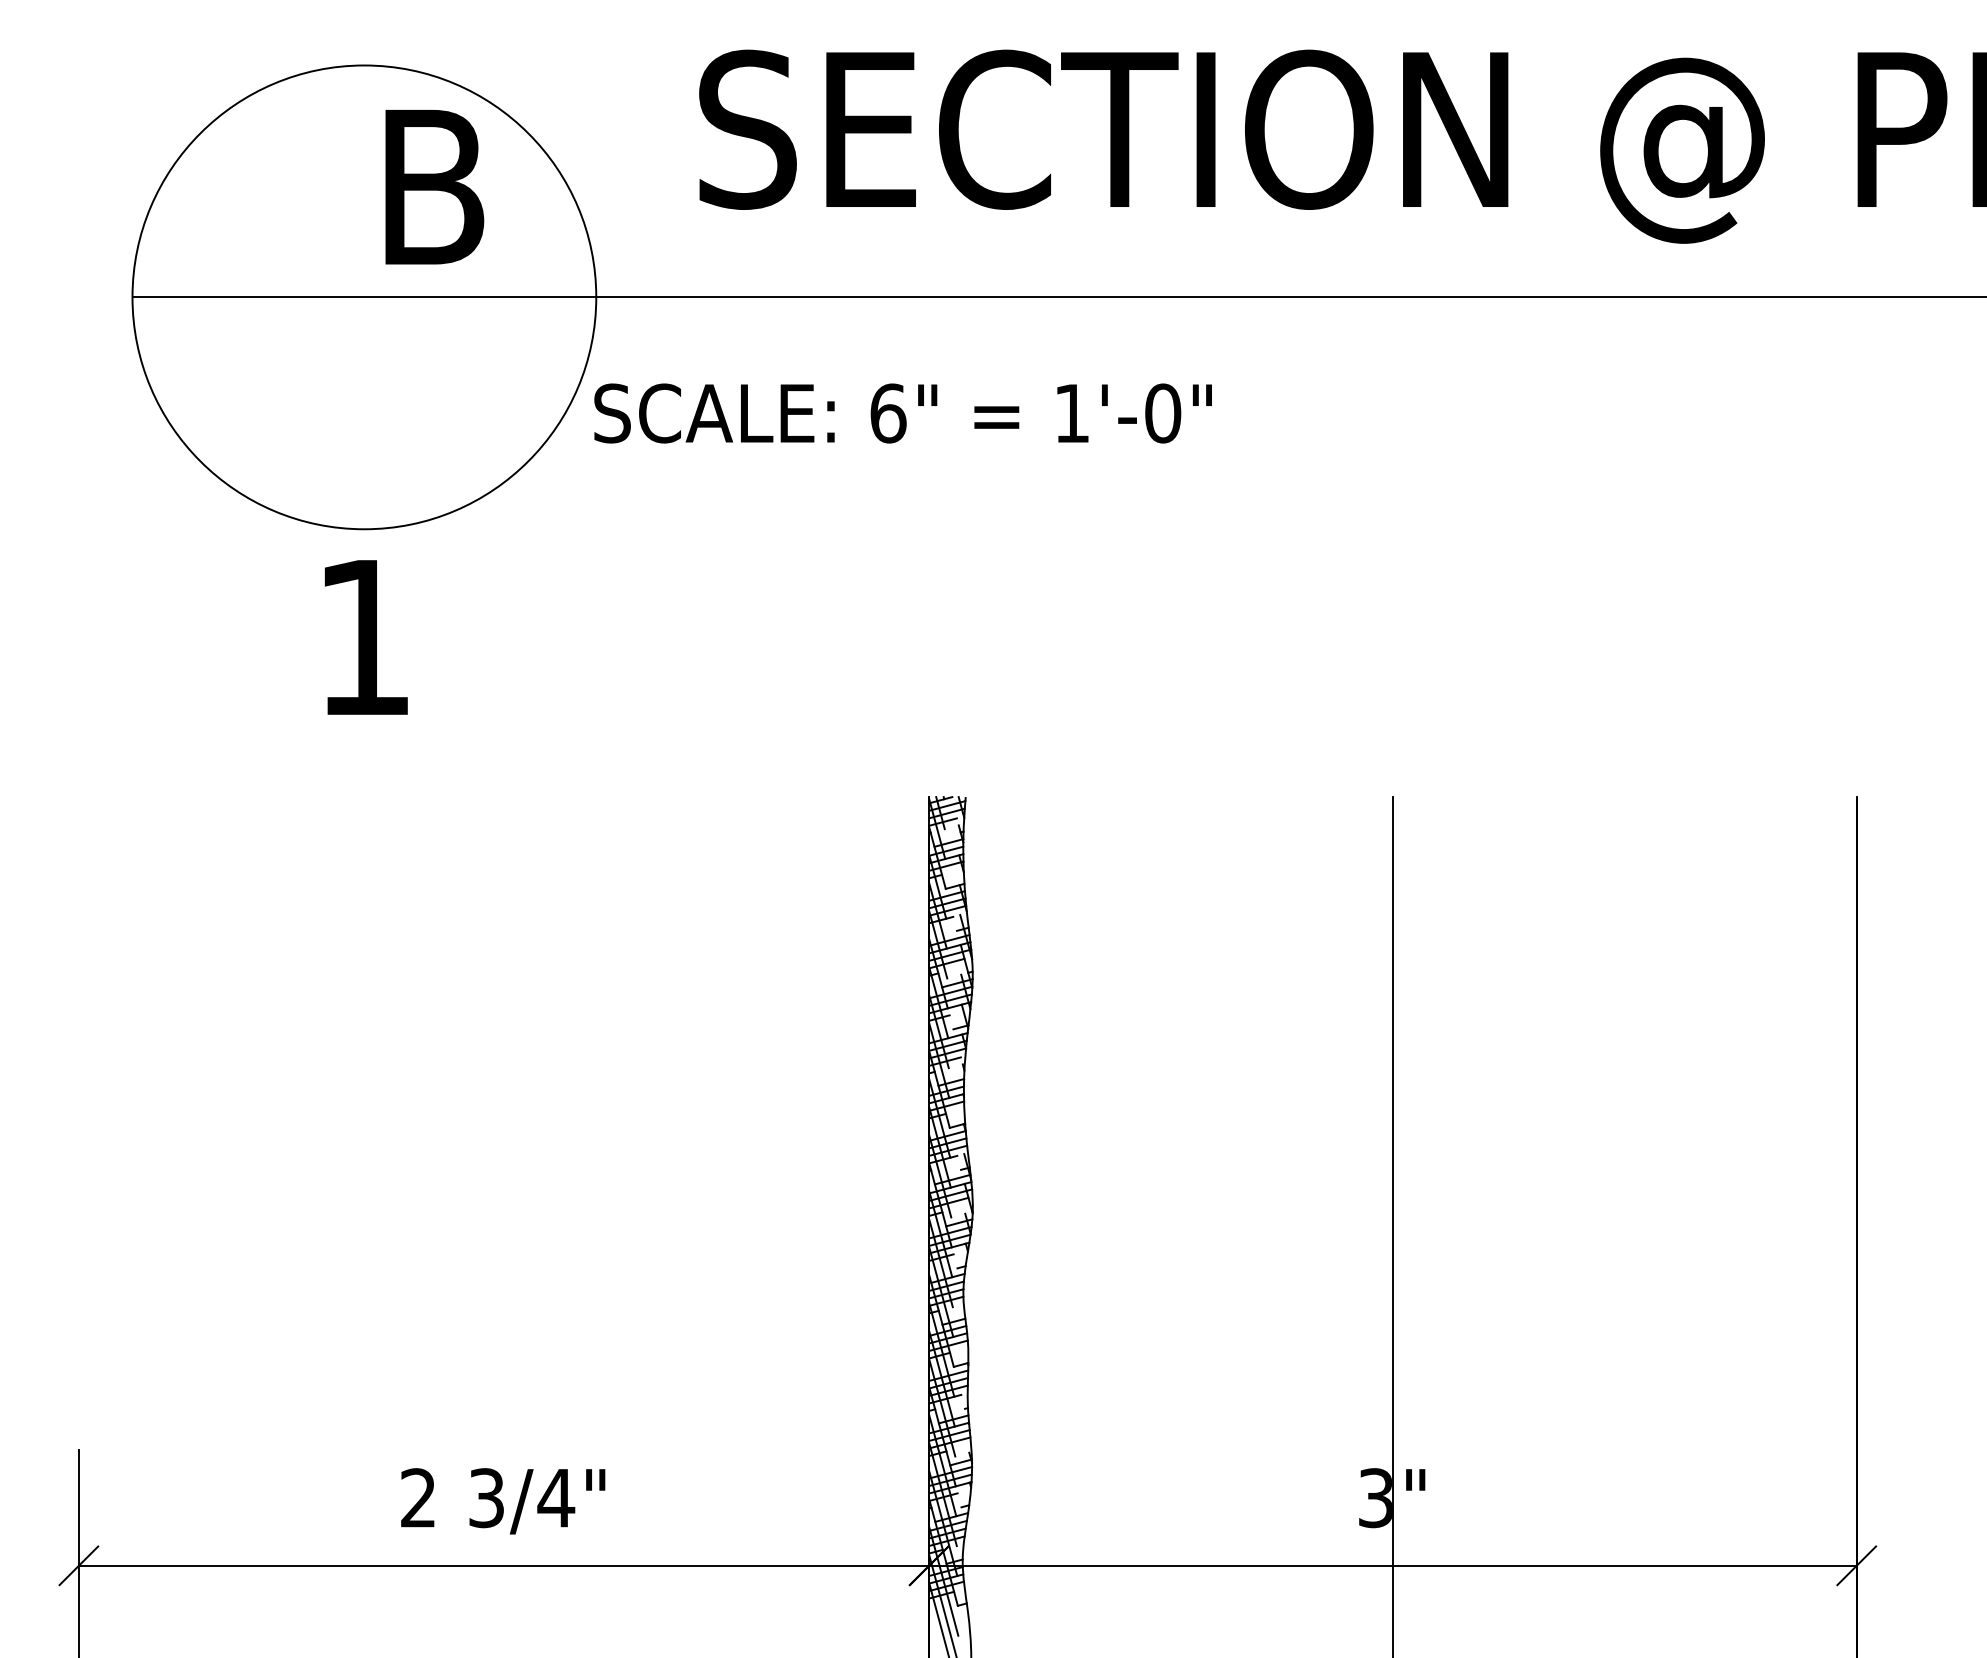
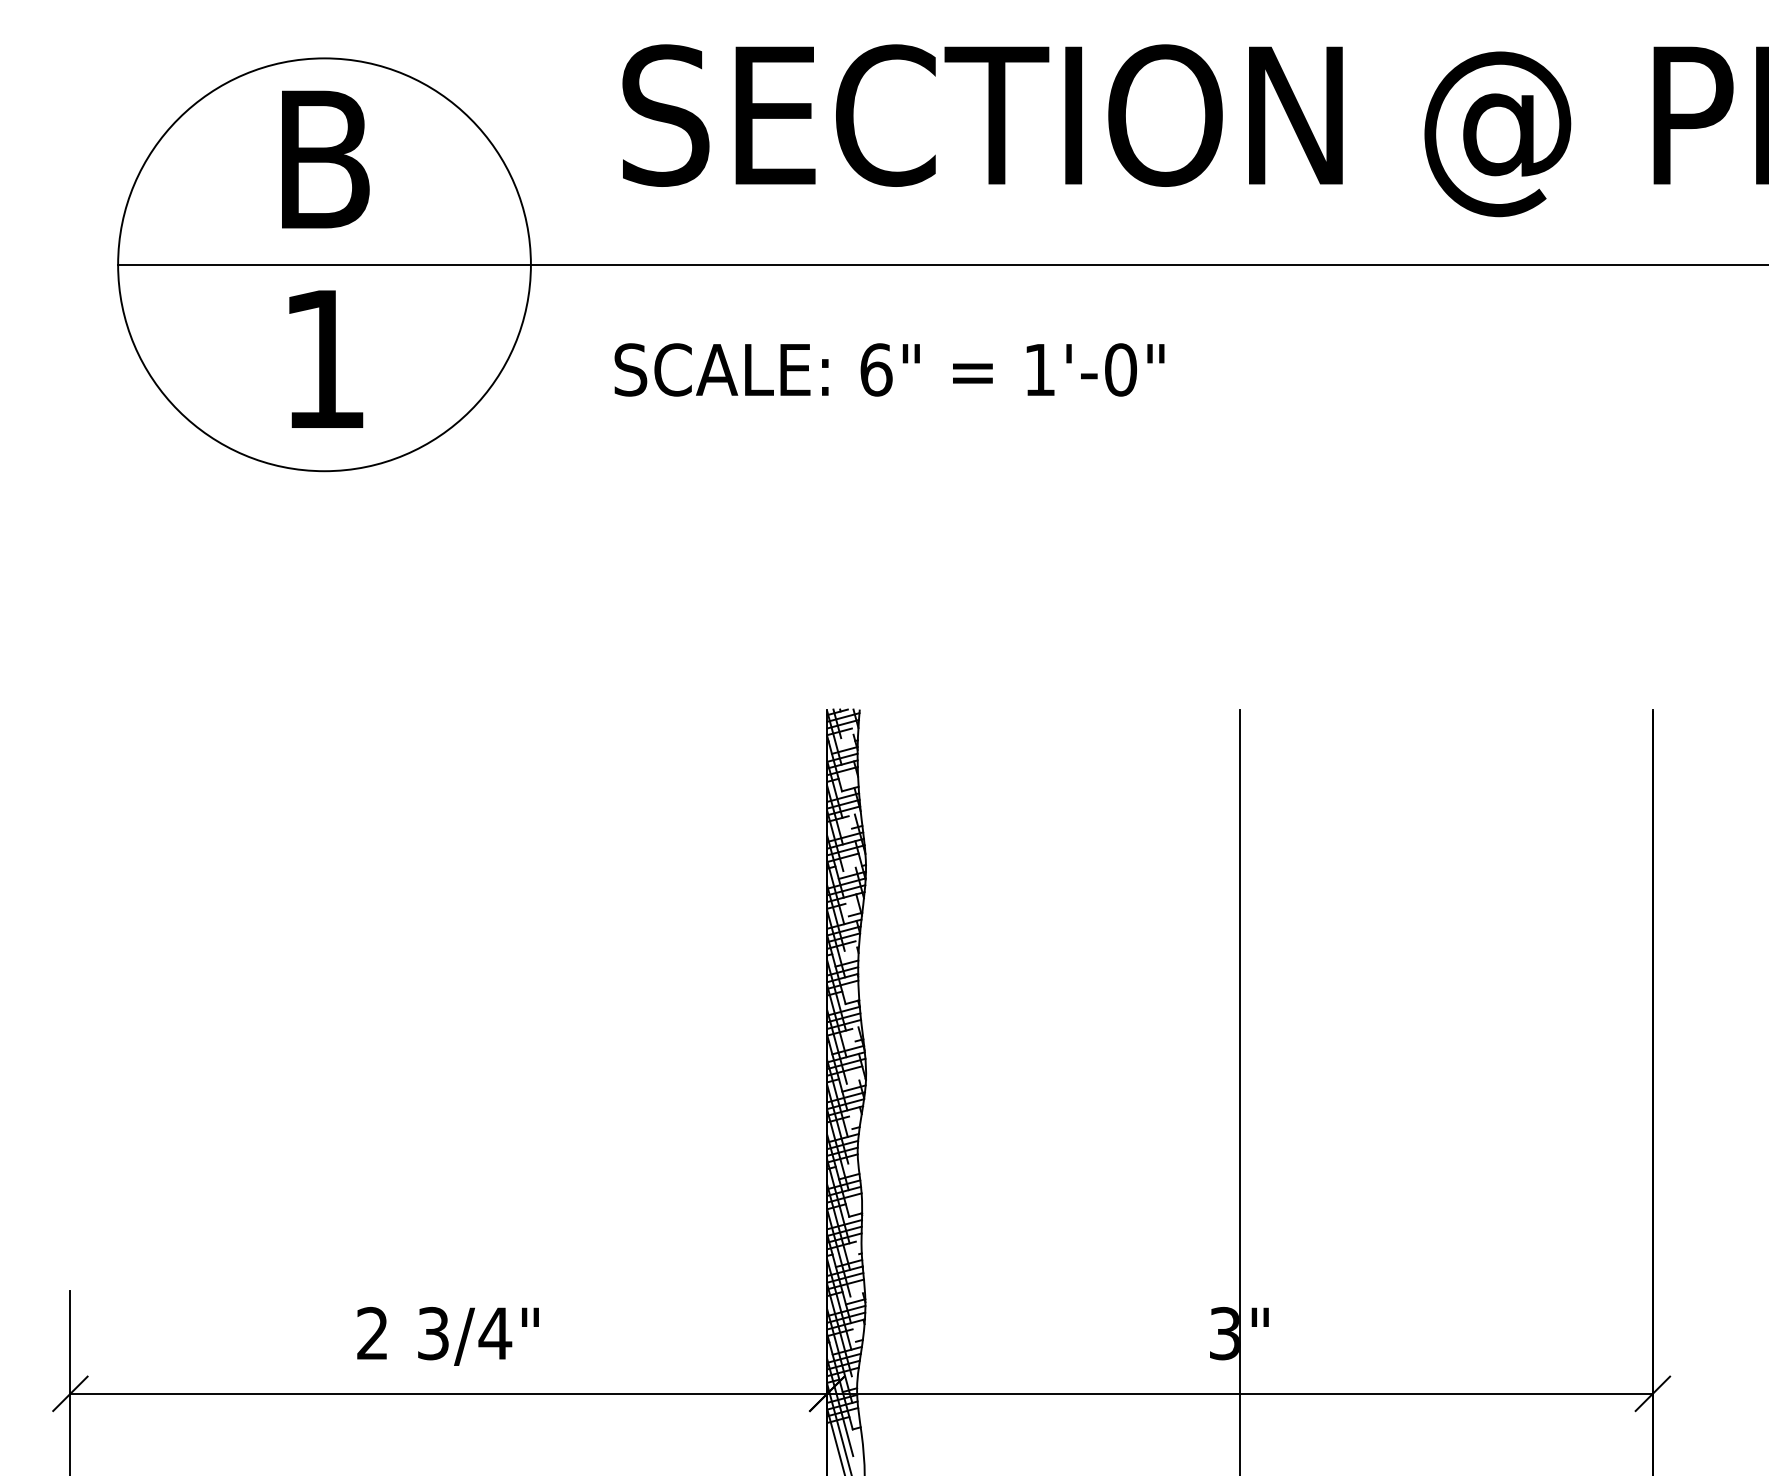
text: (434, 187) -> (325, 159), moved
text: (902, 413) -> (888, 369), moved
text: (365, 637) -> (325, 359), moved

